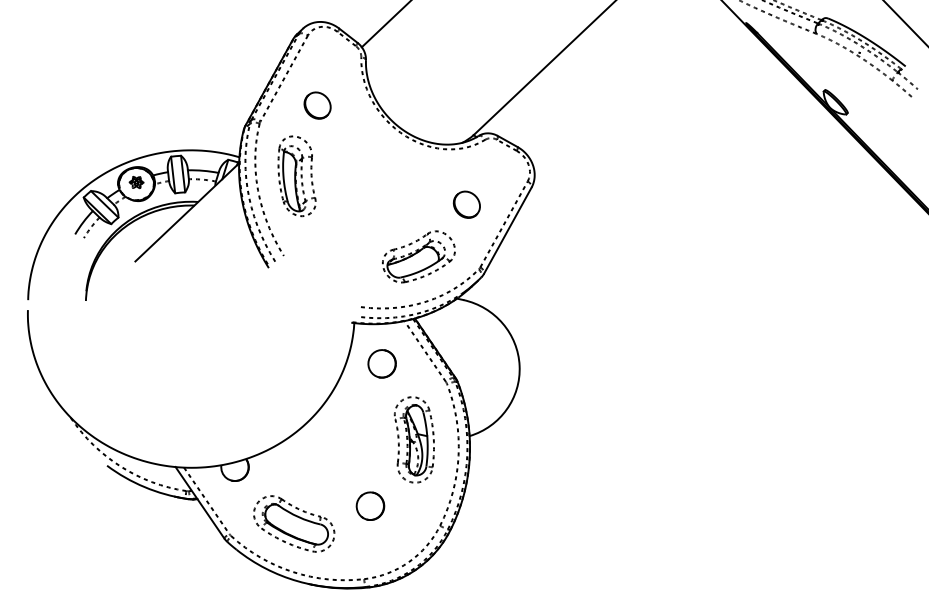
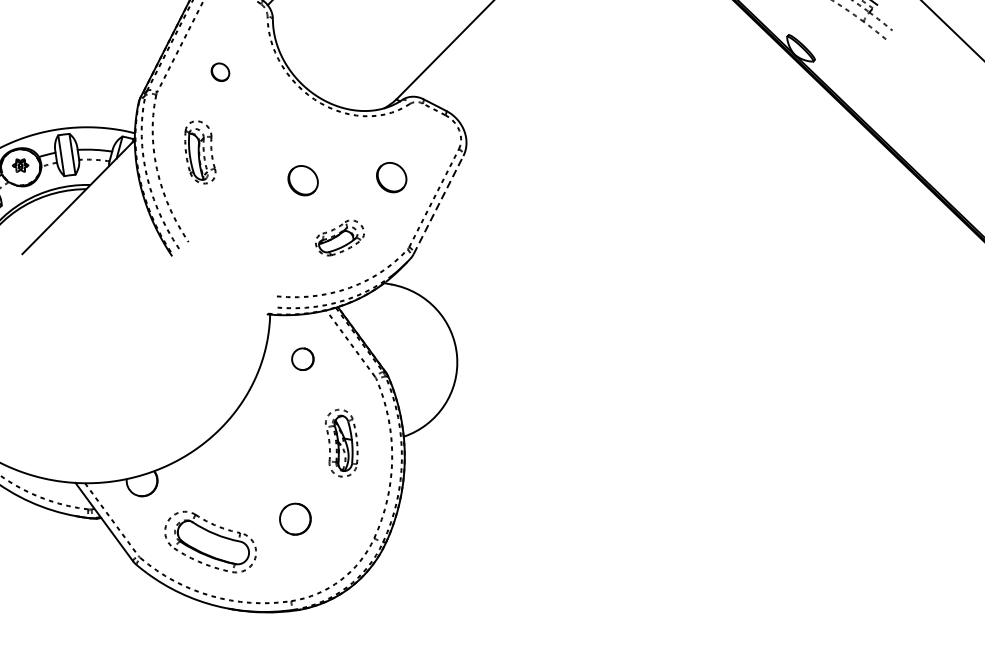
part: (317, 105) -> (220, 72), size x0.6
part: (296, 176) -> (199, 152), size x0.7
part: (387, 204) -> (302, 180), added
line: (508, 230) -> (439, 204), solid -> dashed
part: (418, 256) -> (339, 237), size x0.6
part: (381, 363) -> (302, 358), size x0.7
part: (413, 439) -> (341, 442), size x0.7

